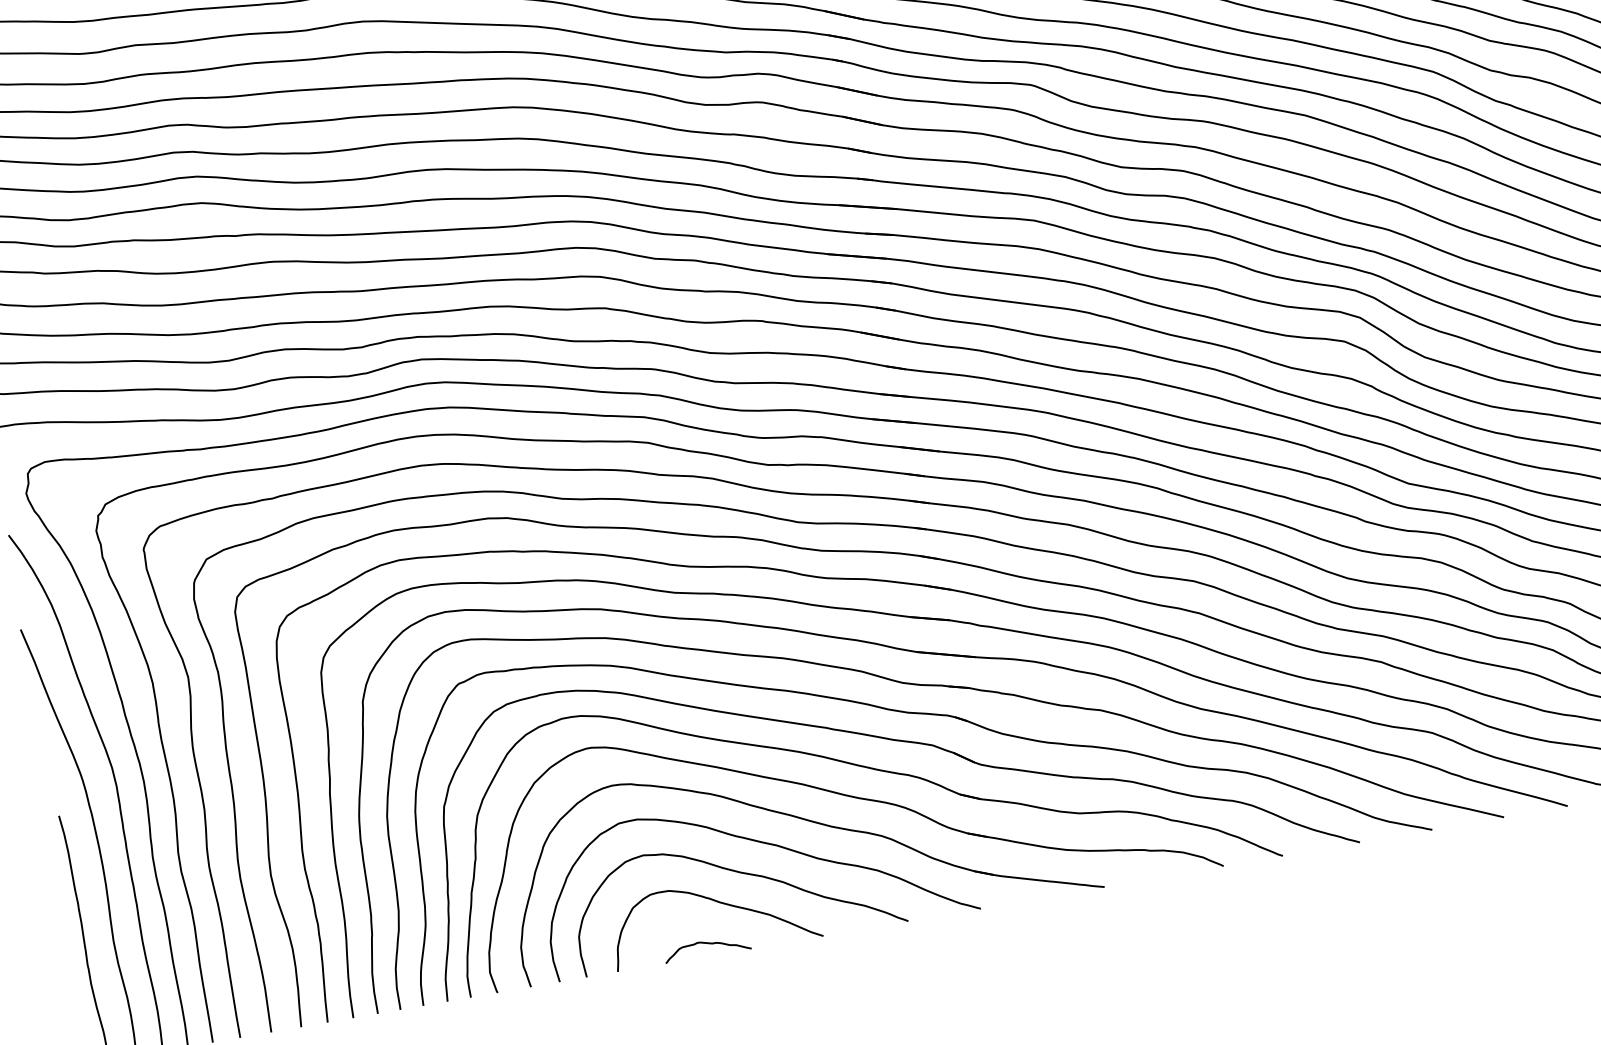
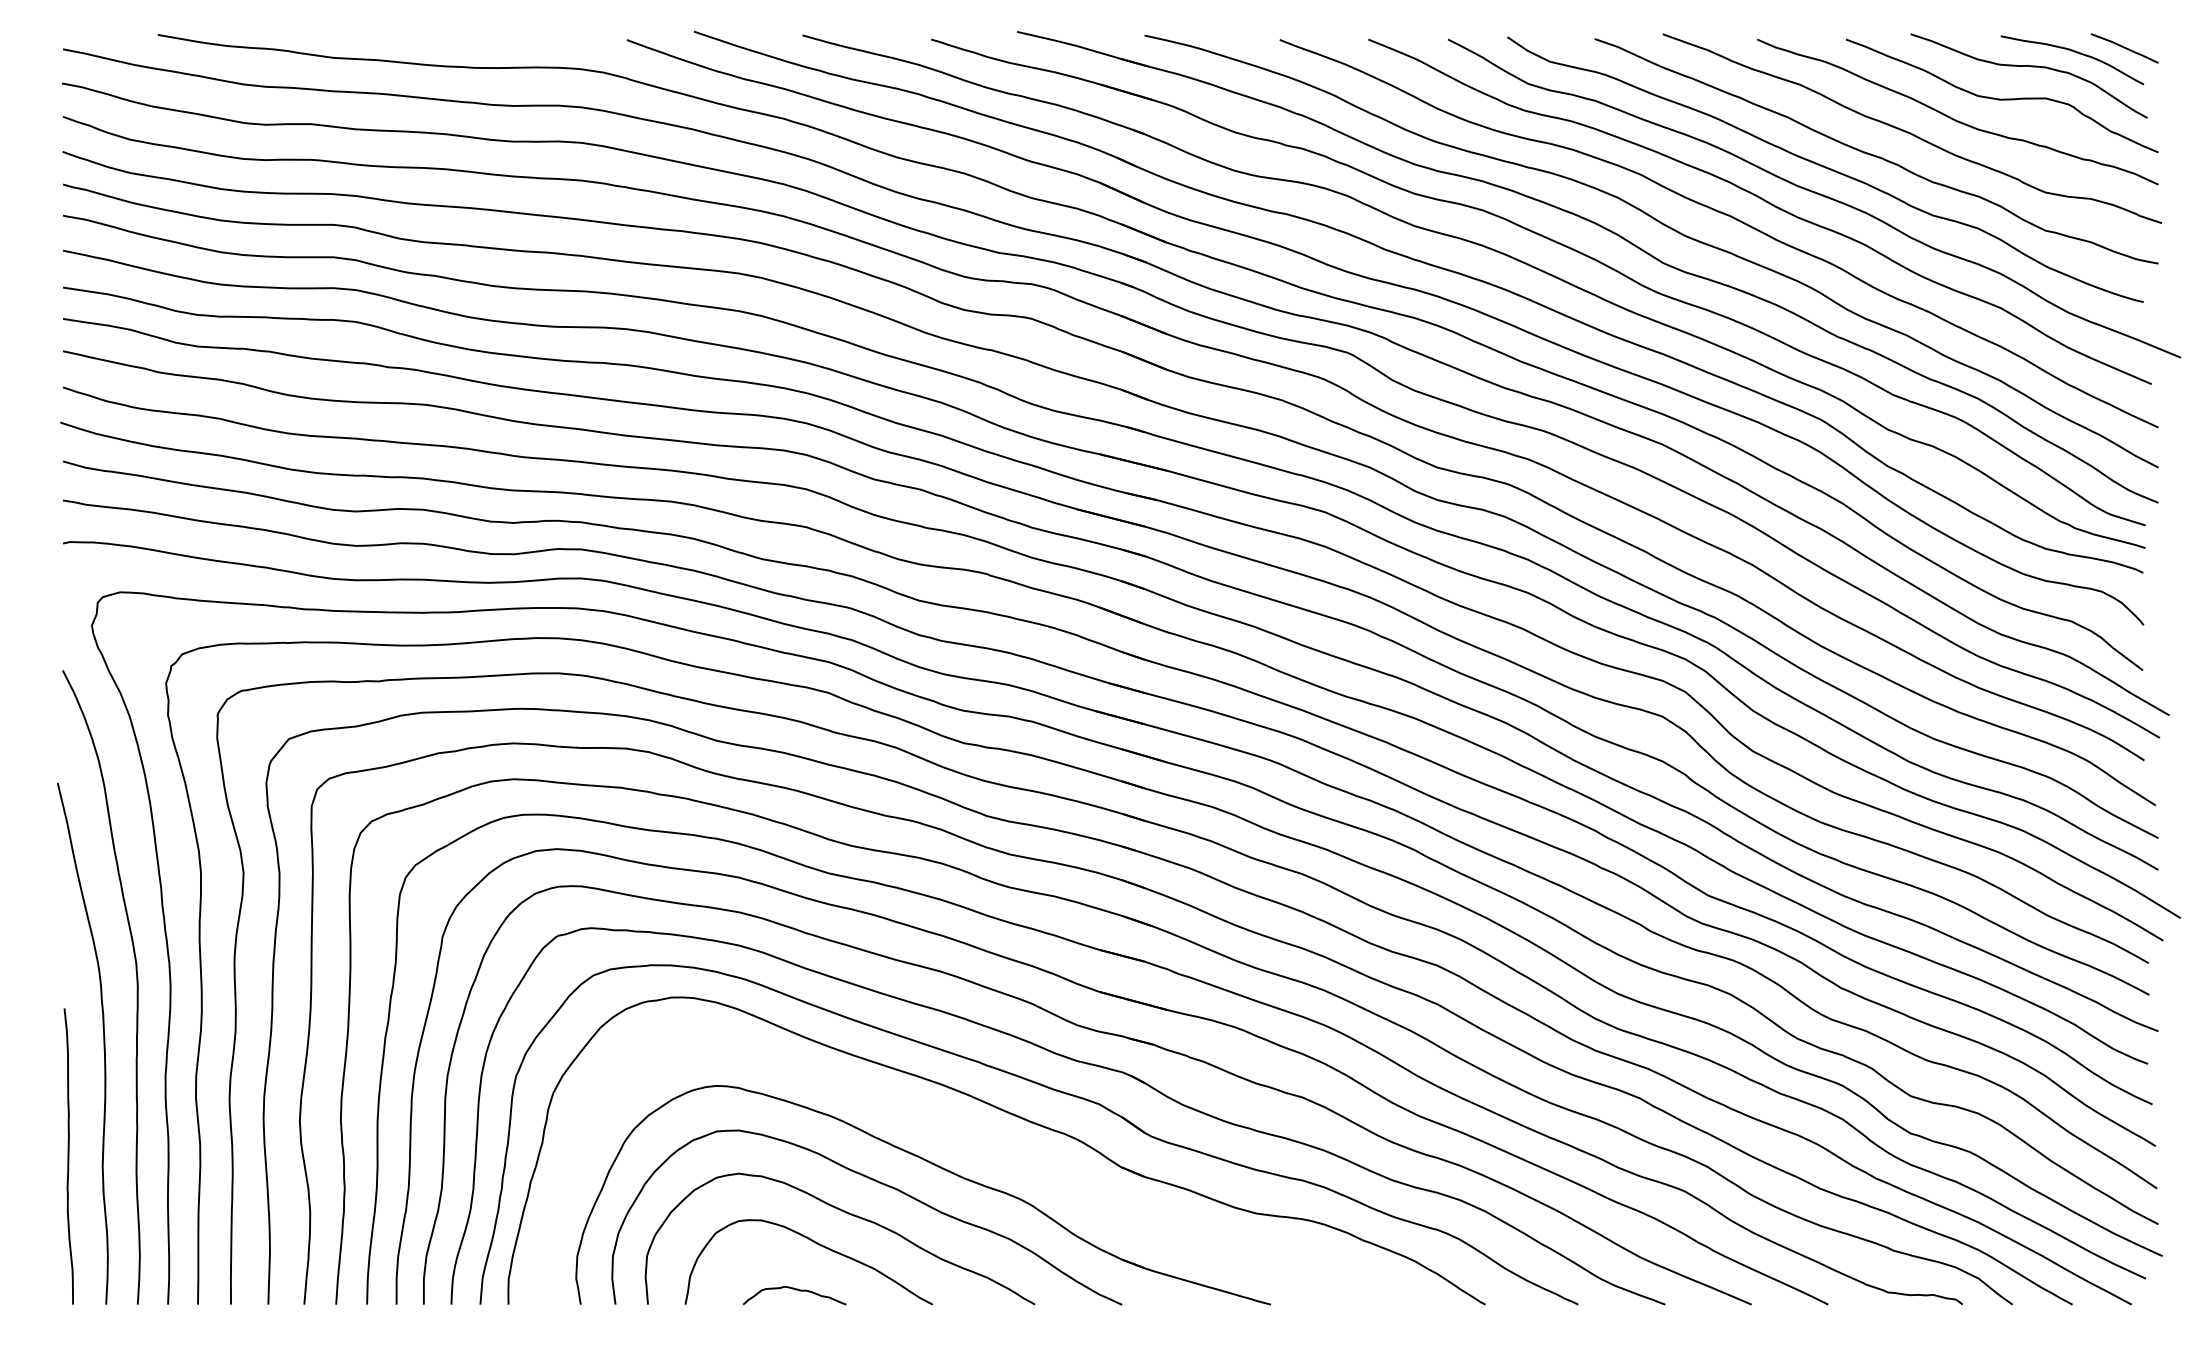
part: (845, 796) -> (986, 1145), removed

